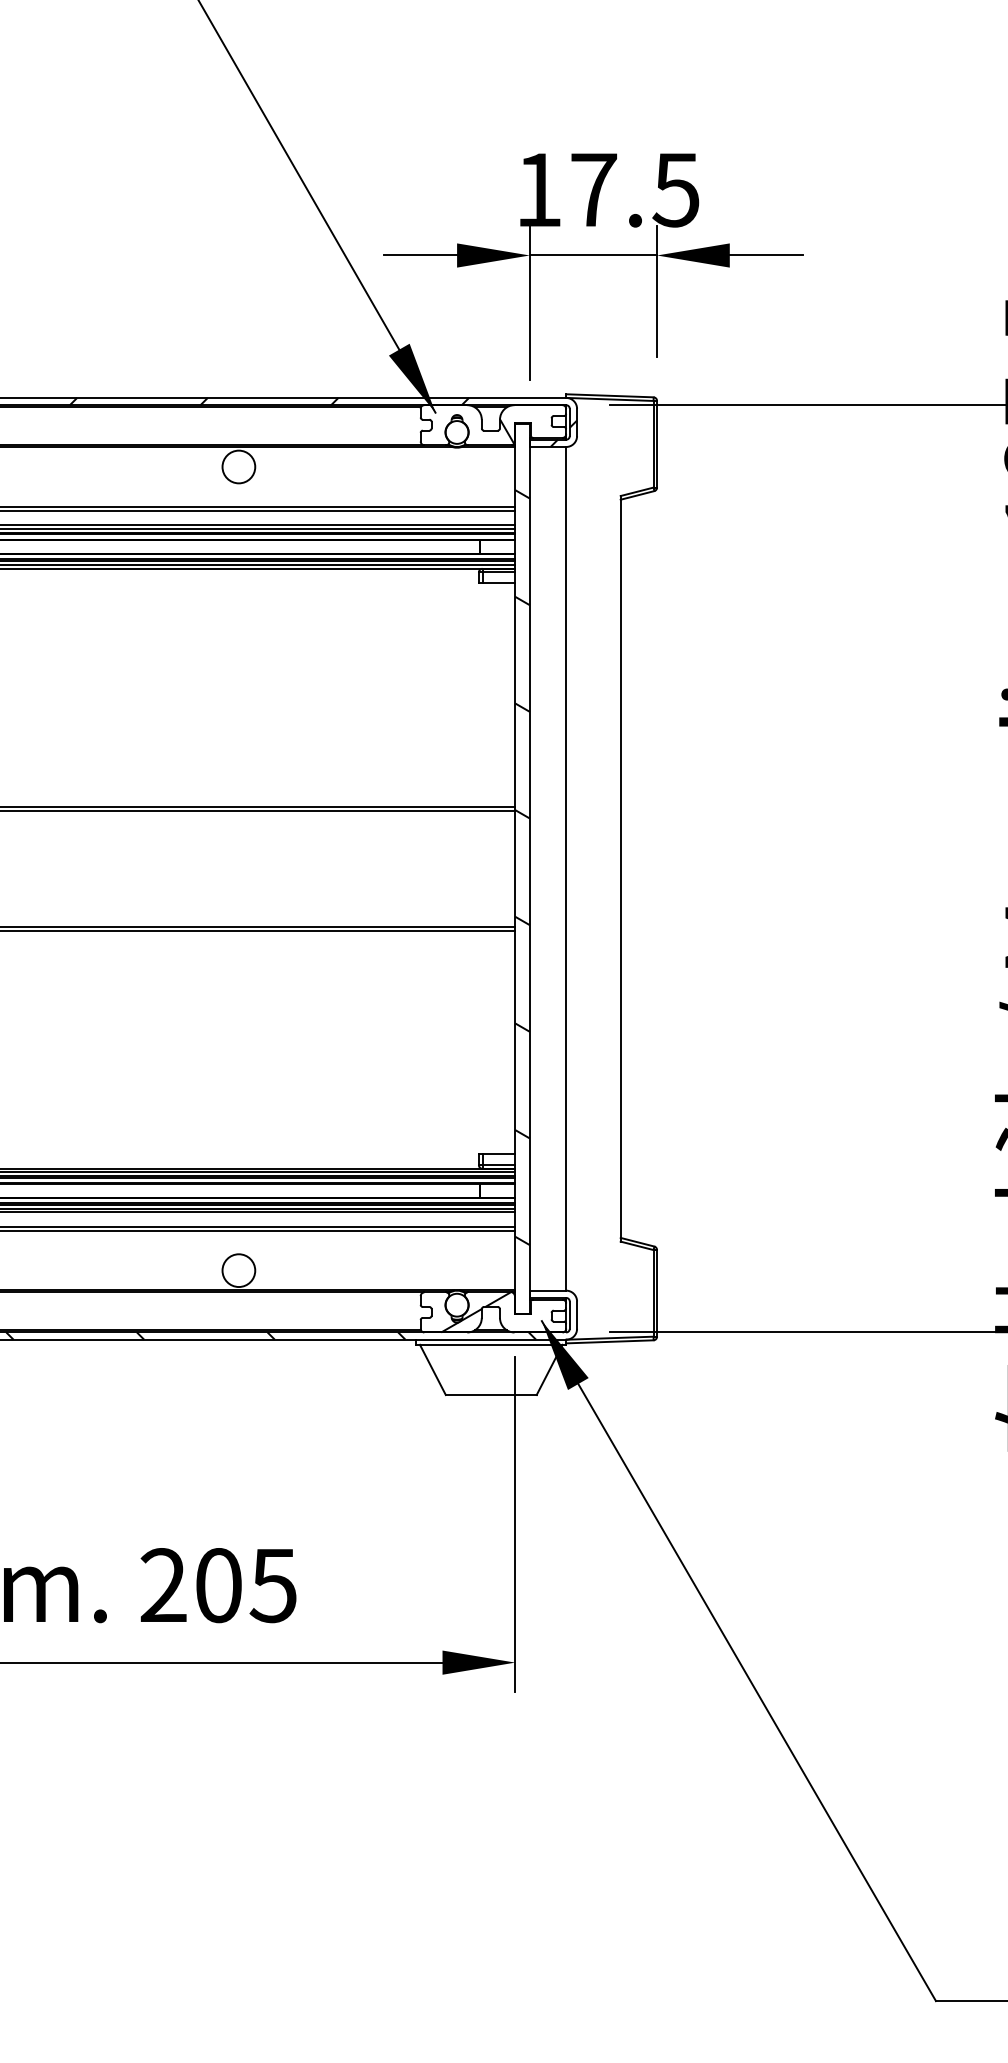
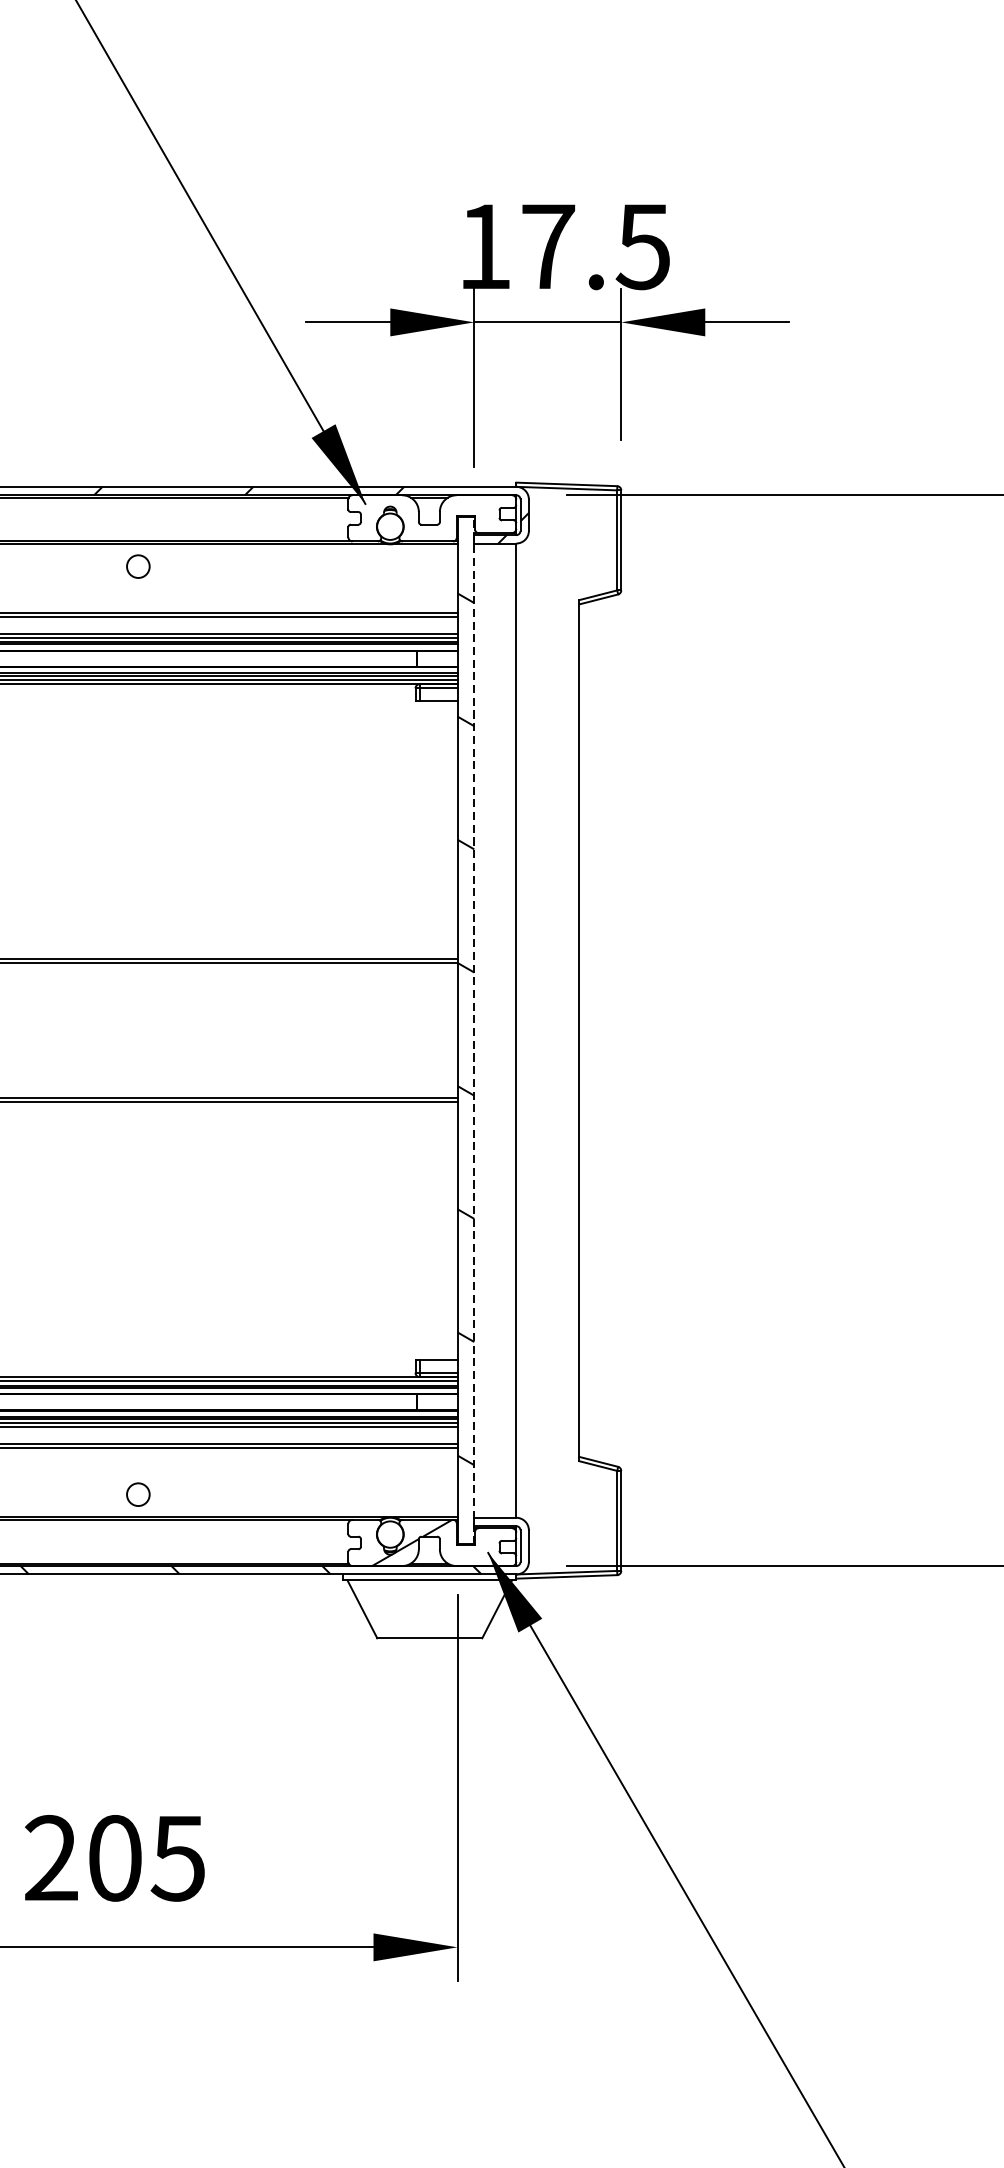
hatch: (507, 431) -> (448, 525), removed
circle: (238, 466) -> (137, 566), size x0.6
line: (529, 868) -> (473, 1030), solid -> dashed
circle: (238, 1270) -> (137, 1494), size x0.6

